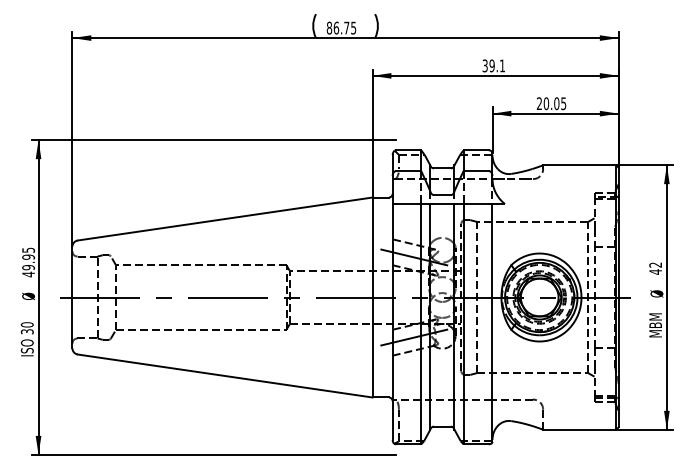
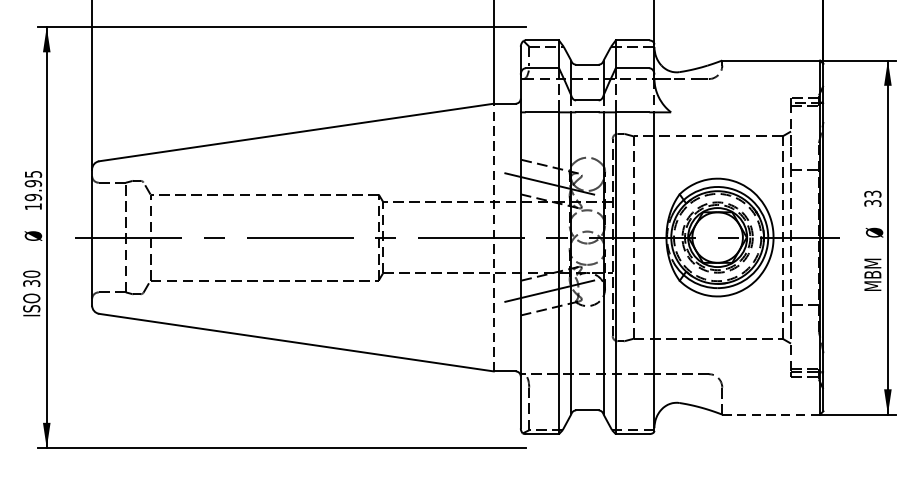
text: (655, 268) -> (872, 198), 42 -> 33
text: (28, 274) -> (33, 206), 49.95 -> 19.95
line: (372, 297) -> (493, 237), solid -> dashed
line: (579, 429) -> (770, 414), solid -> dashed

